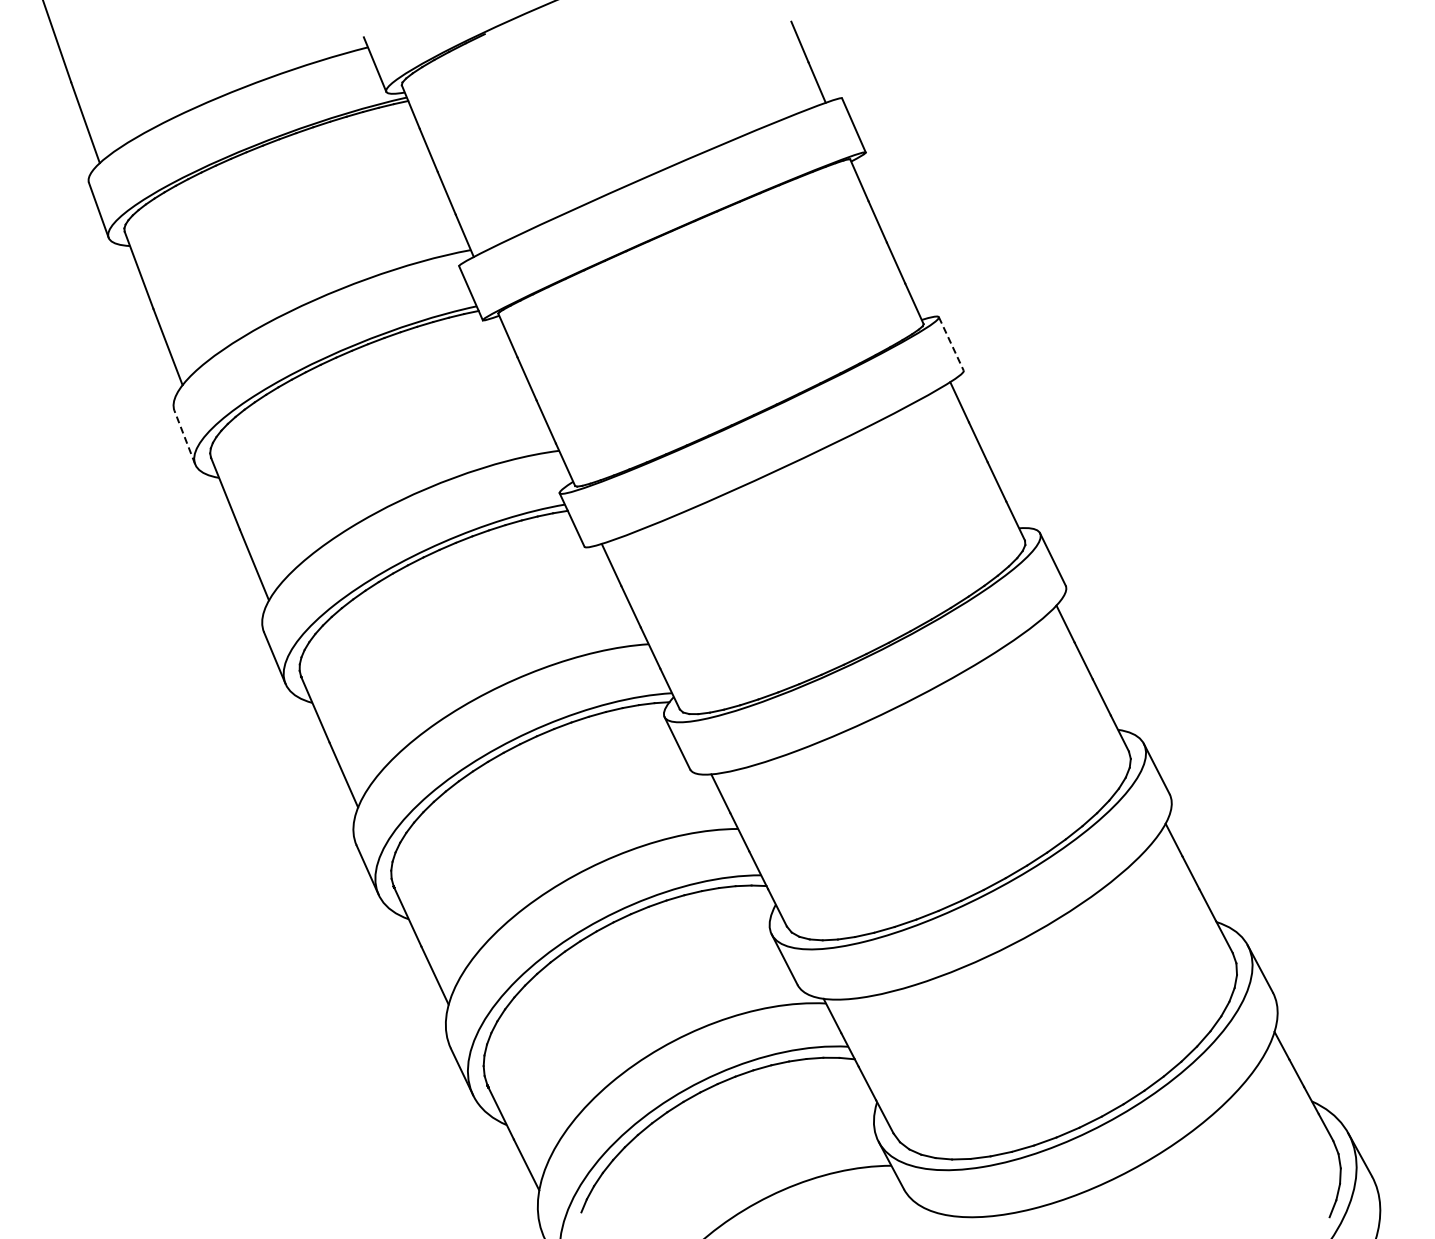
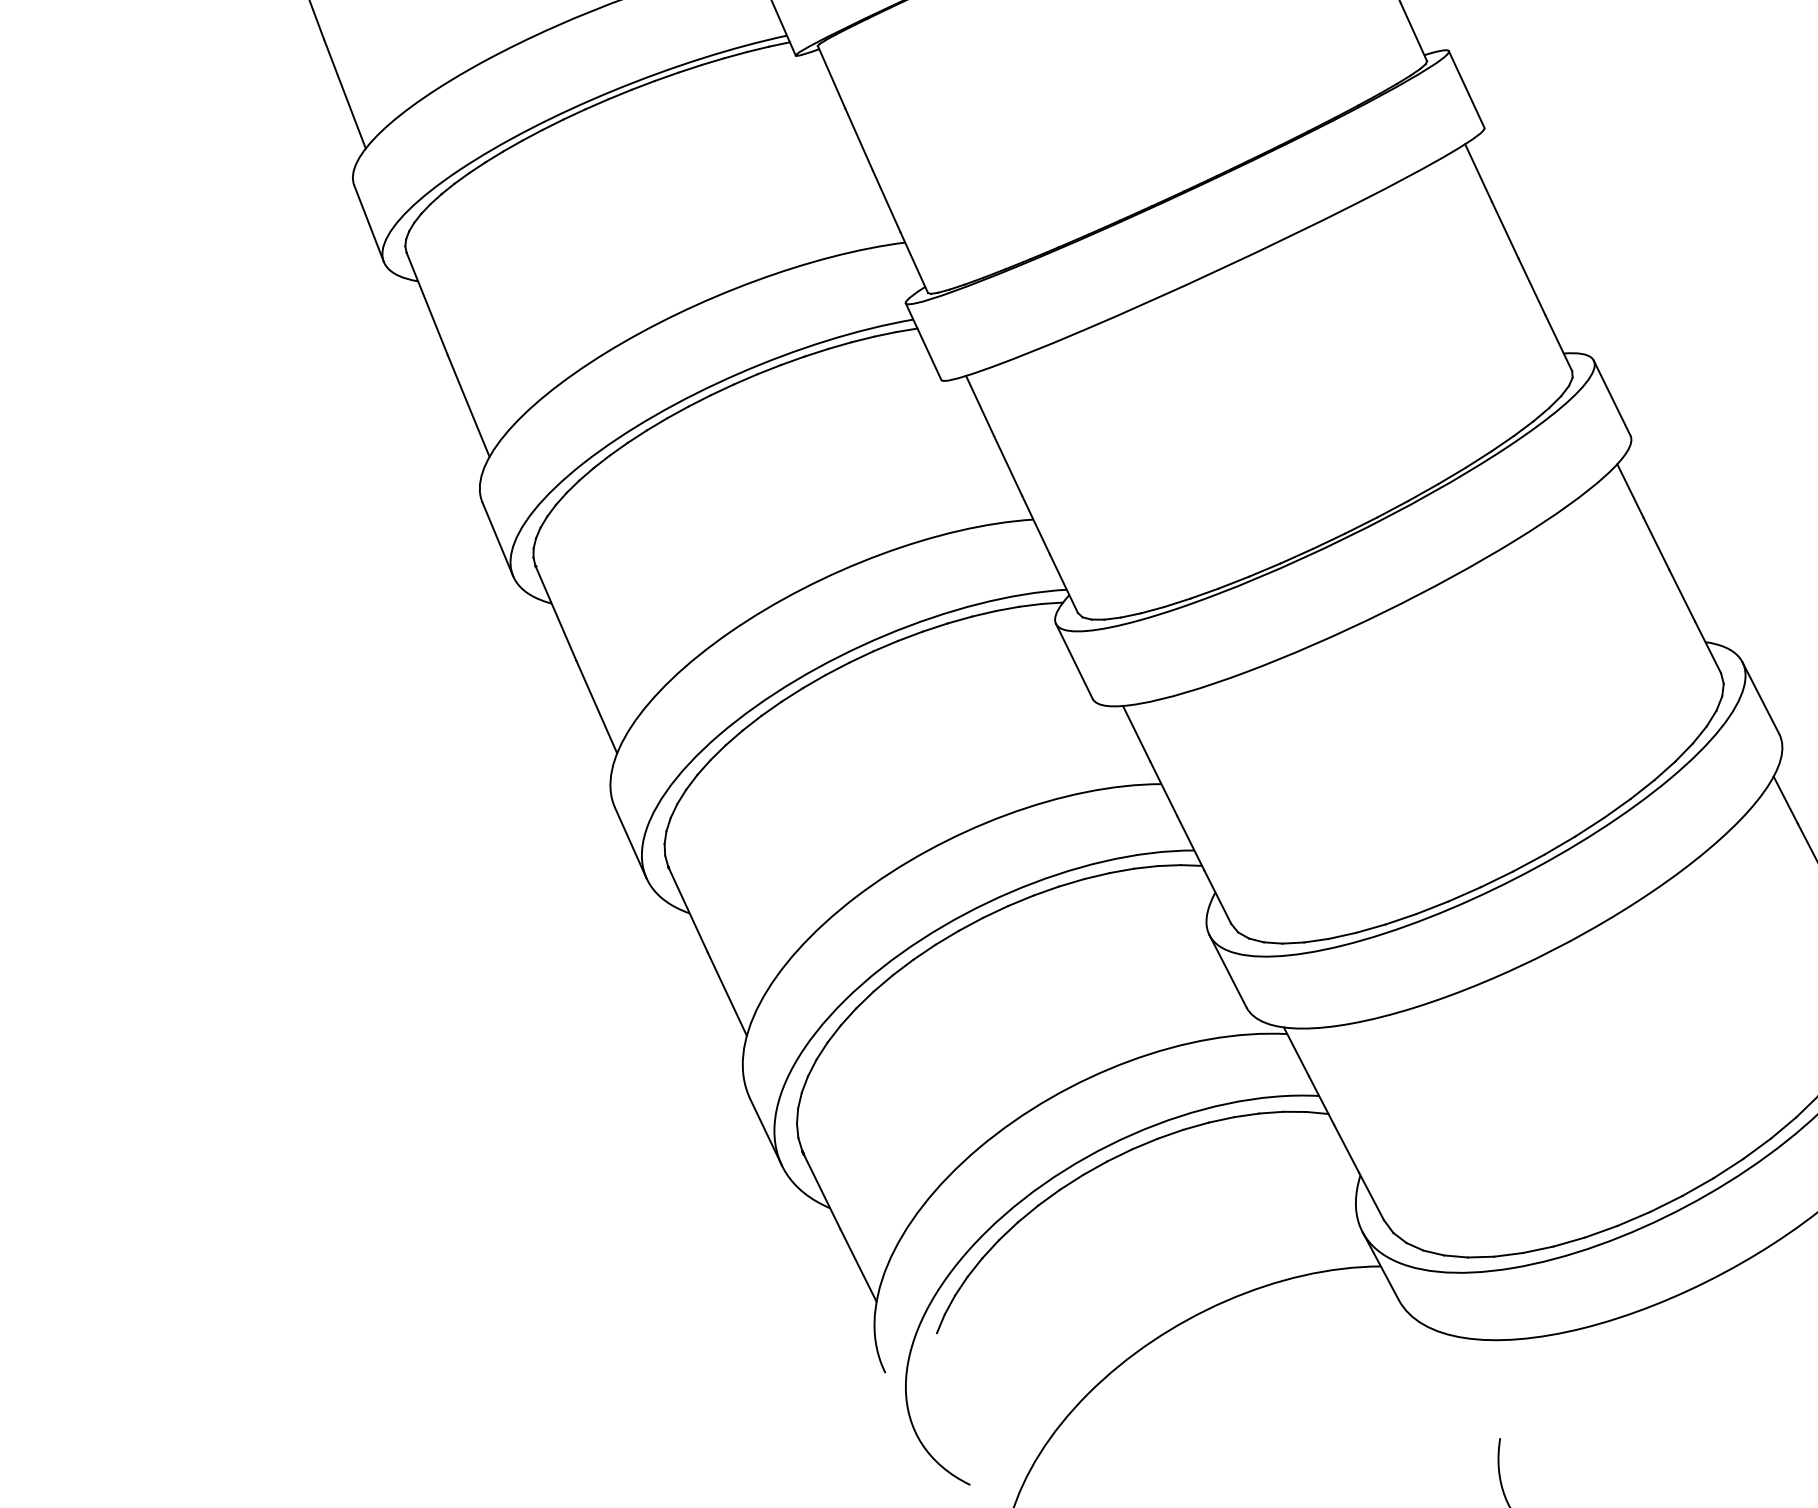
line: (951, 343) -> (1466, 88), dashed -> solid
line: (184, 437) -> (368, 223), dashed -> solid

